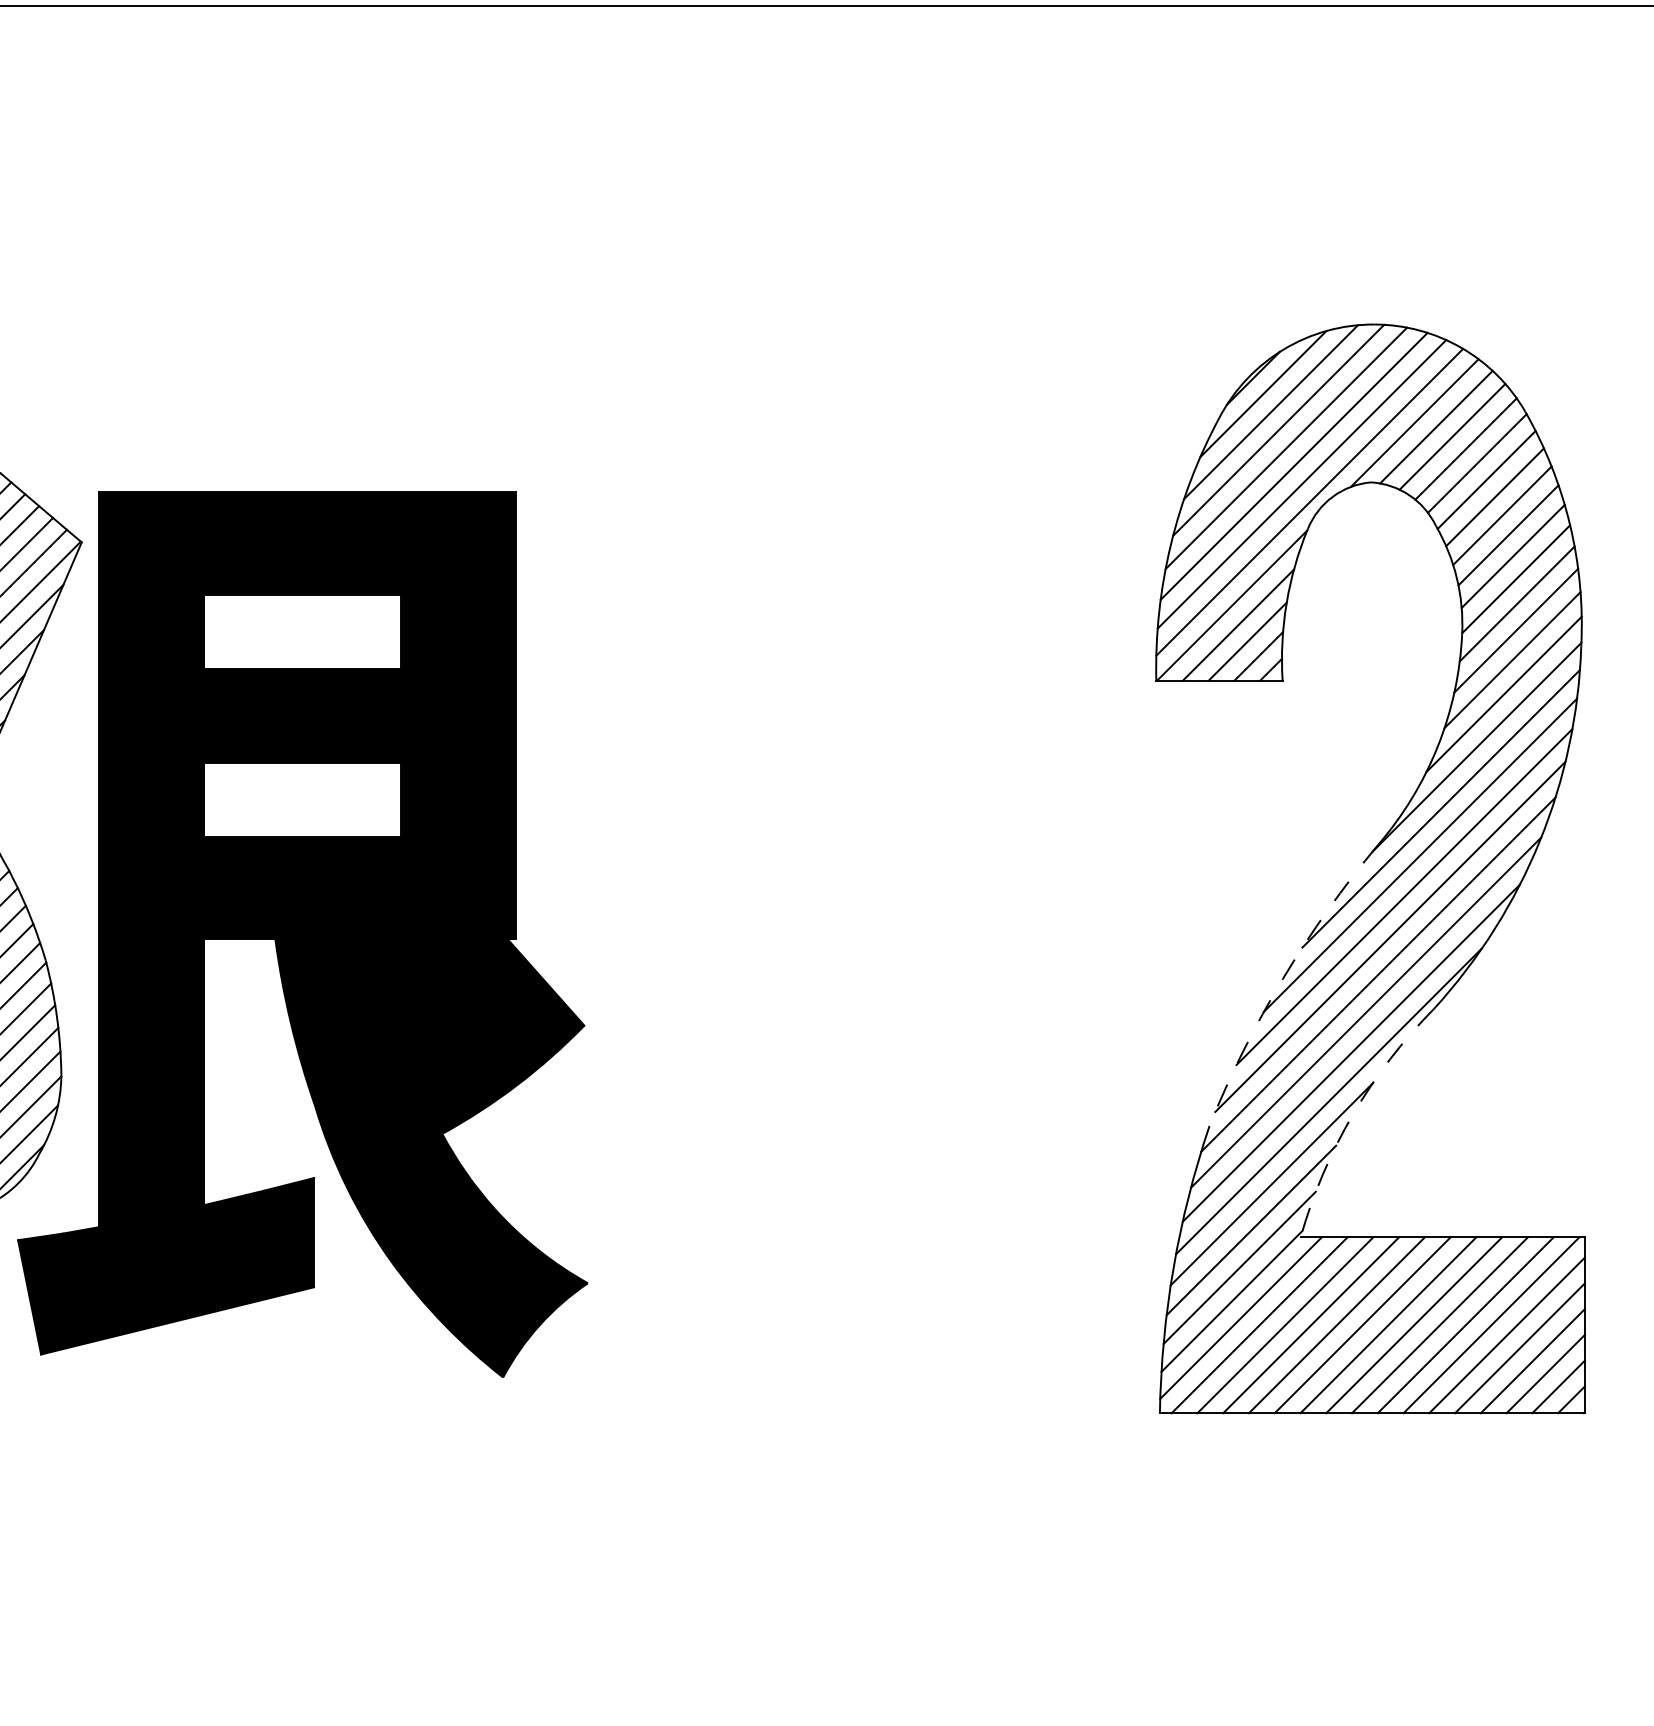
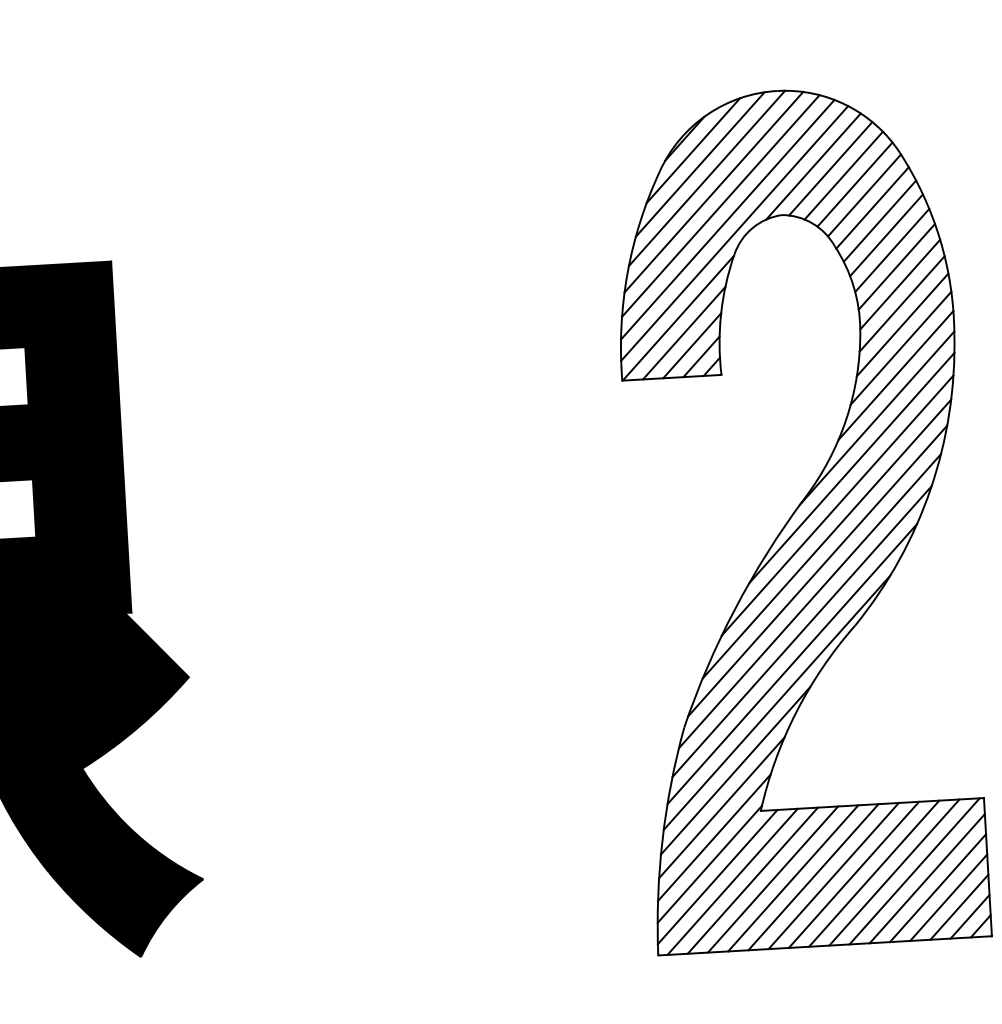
arc: (1282, 978) -> (734, 608), dashed -> solid
arc: (1352, 1114) -> (795, 712), dashed -> solid

